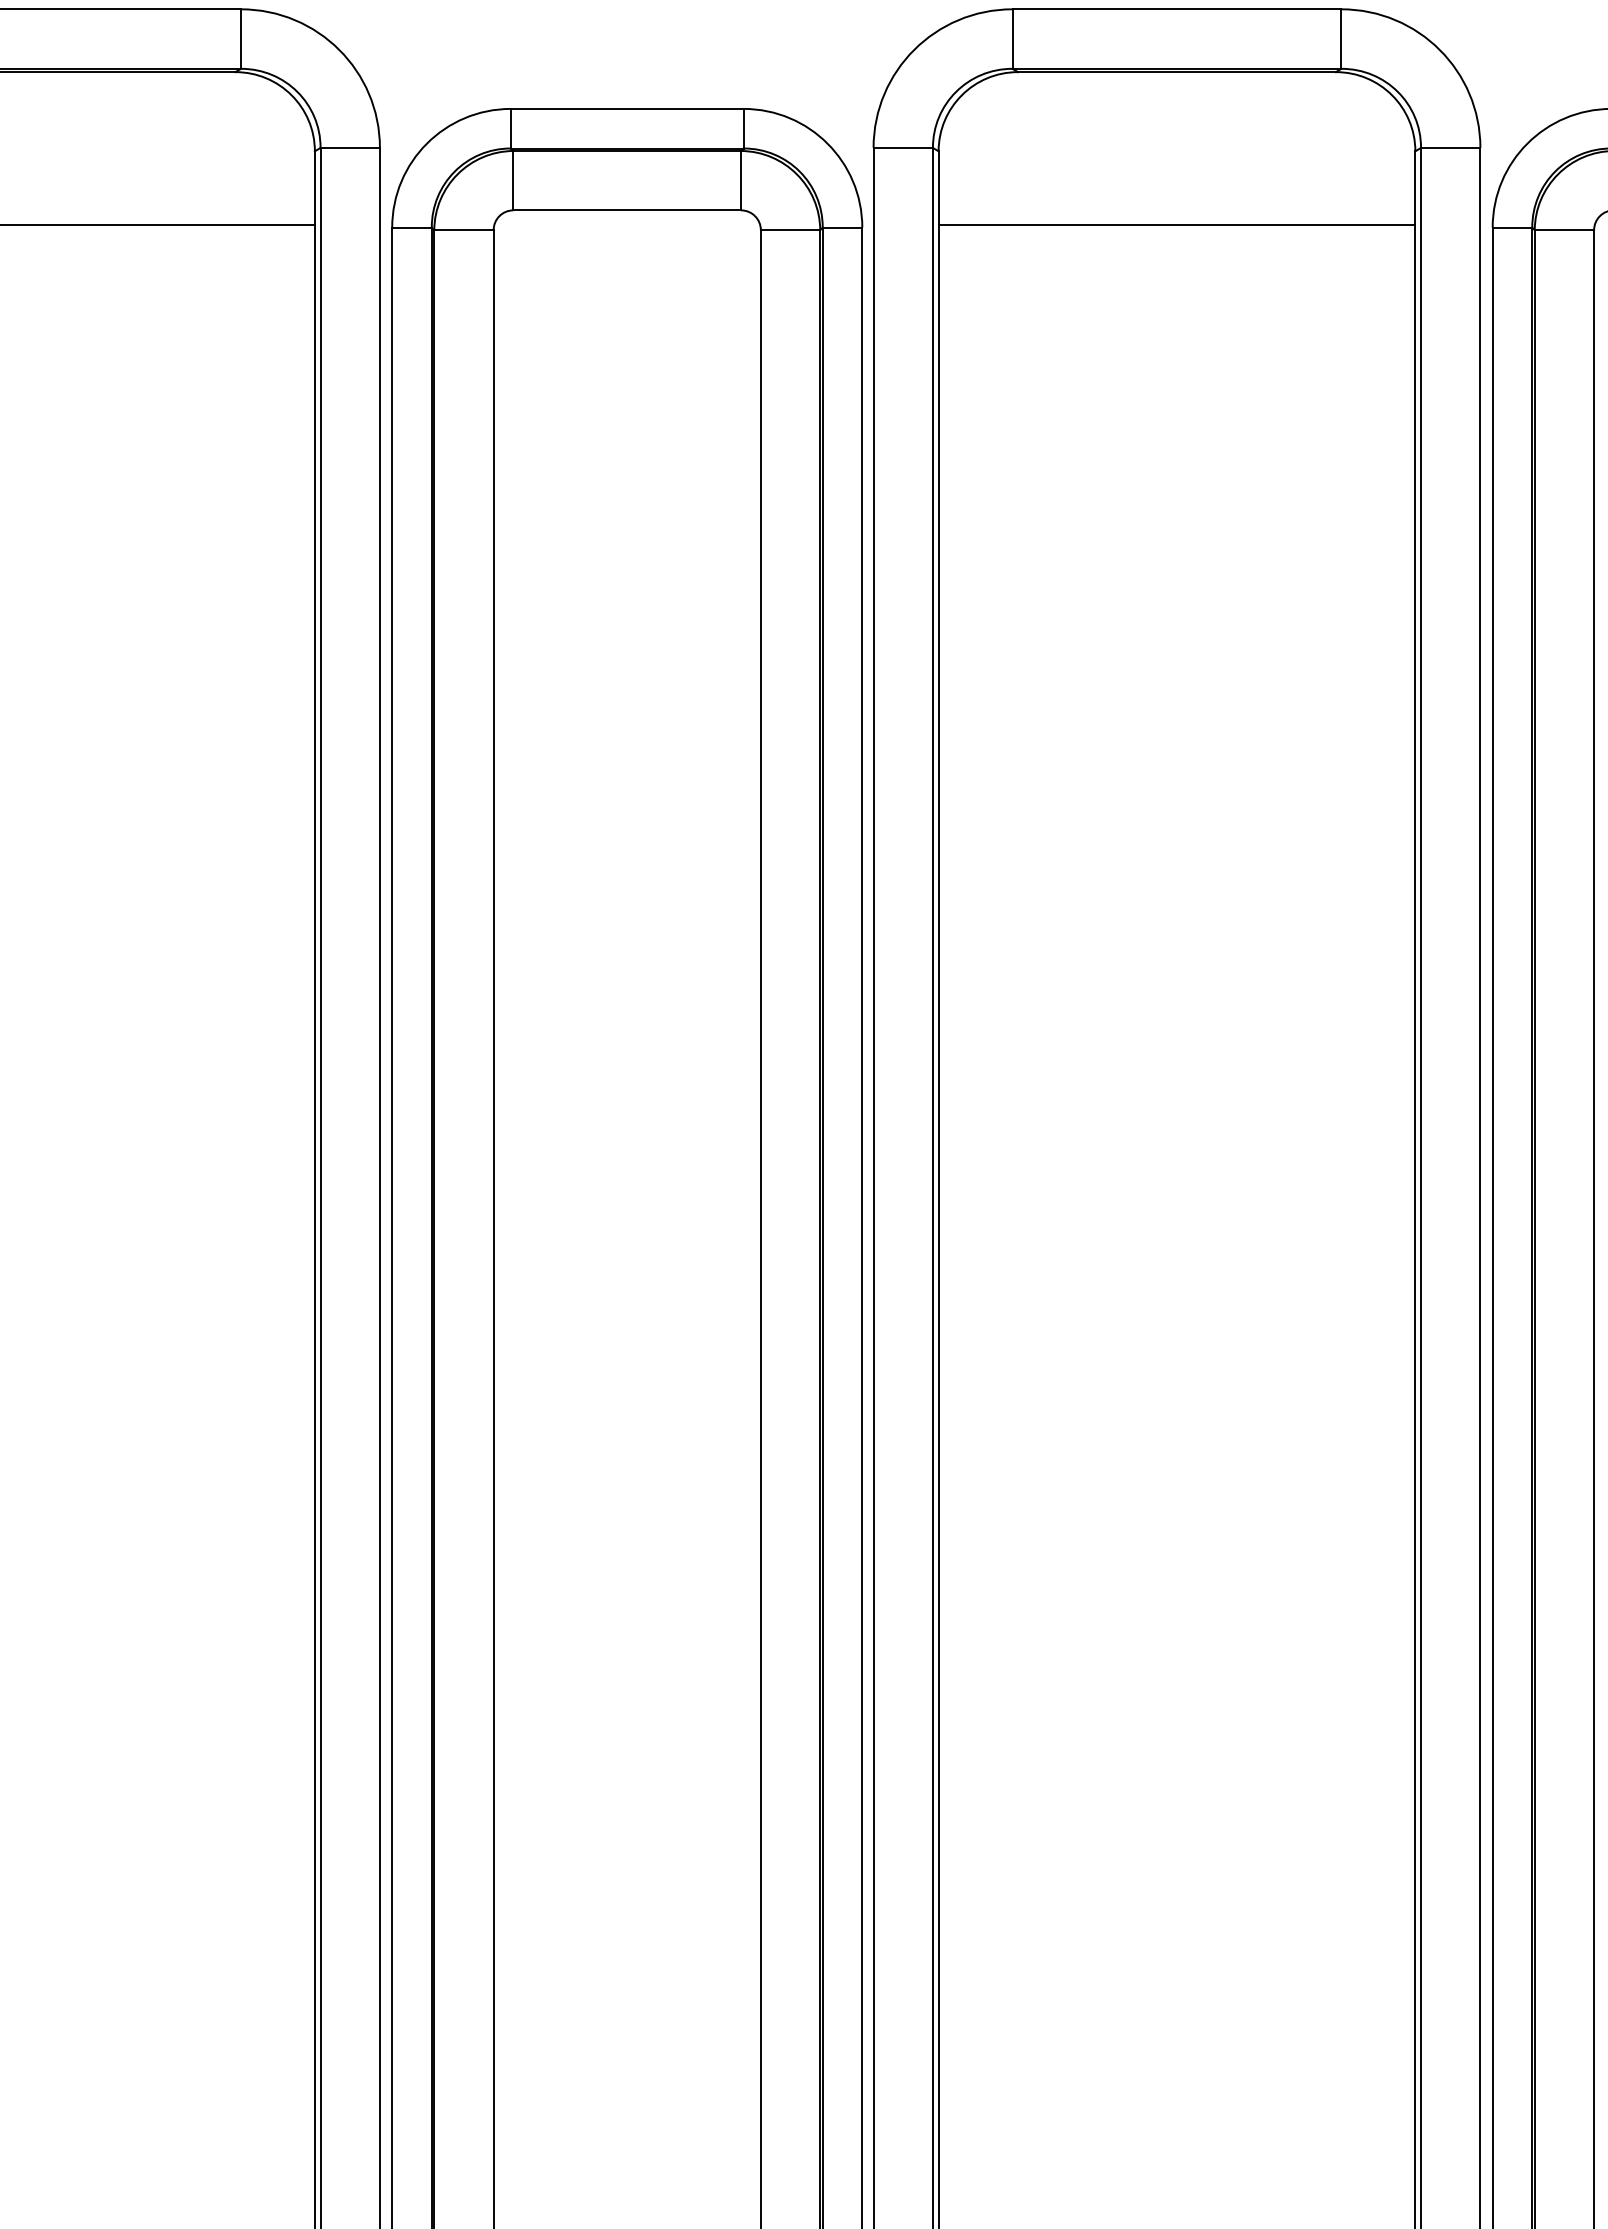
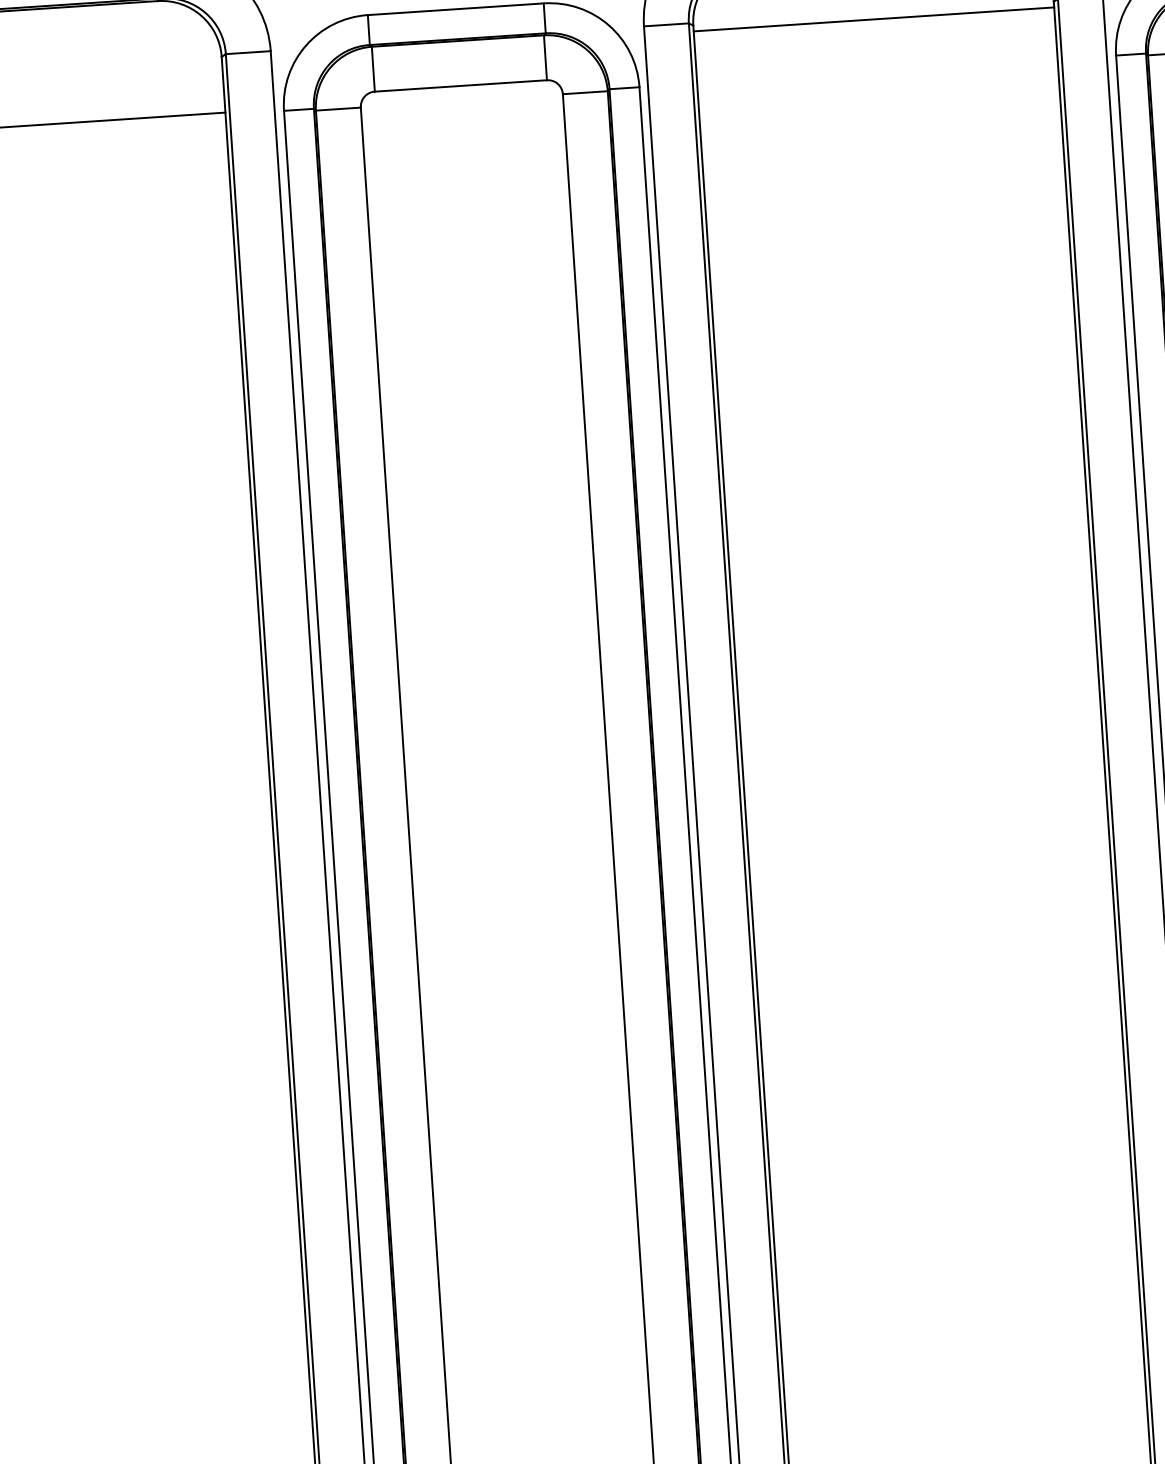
line: (1176, 224) -> (873, 19), moved

